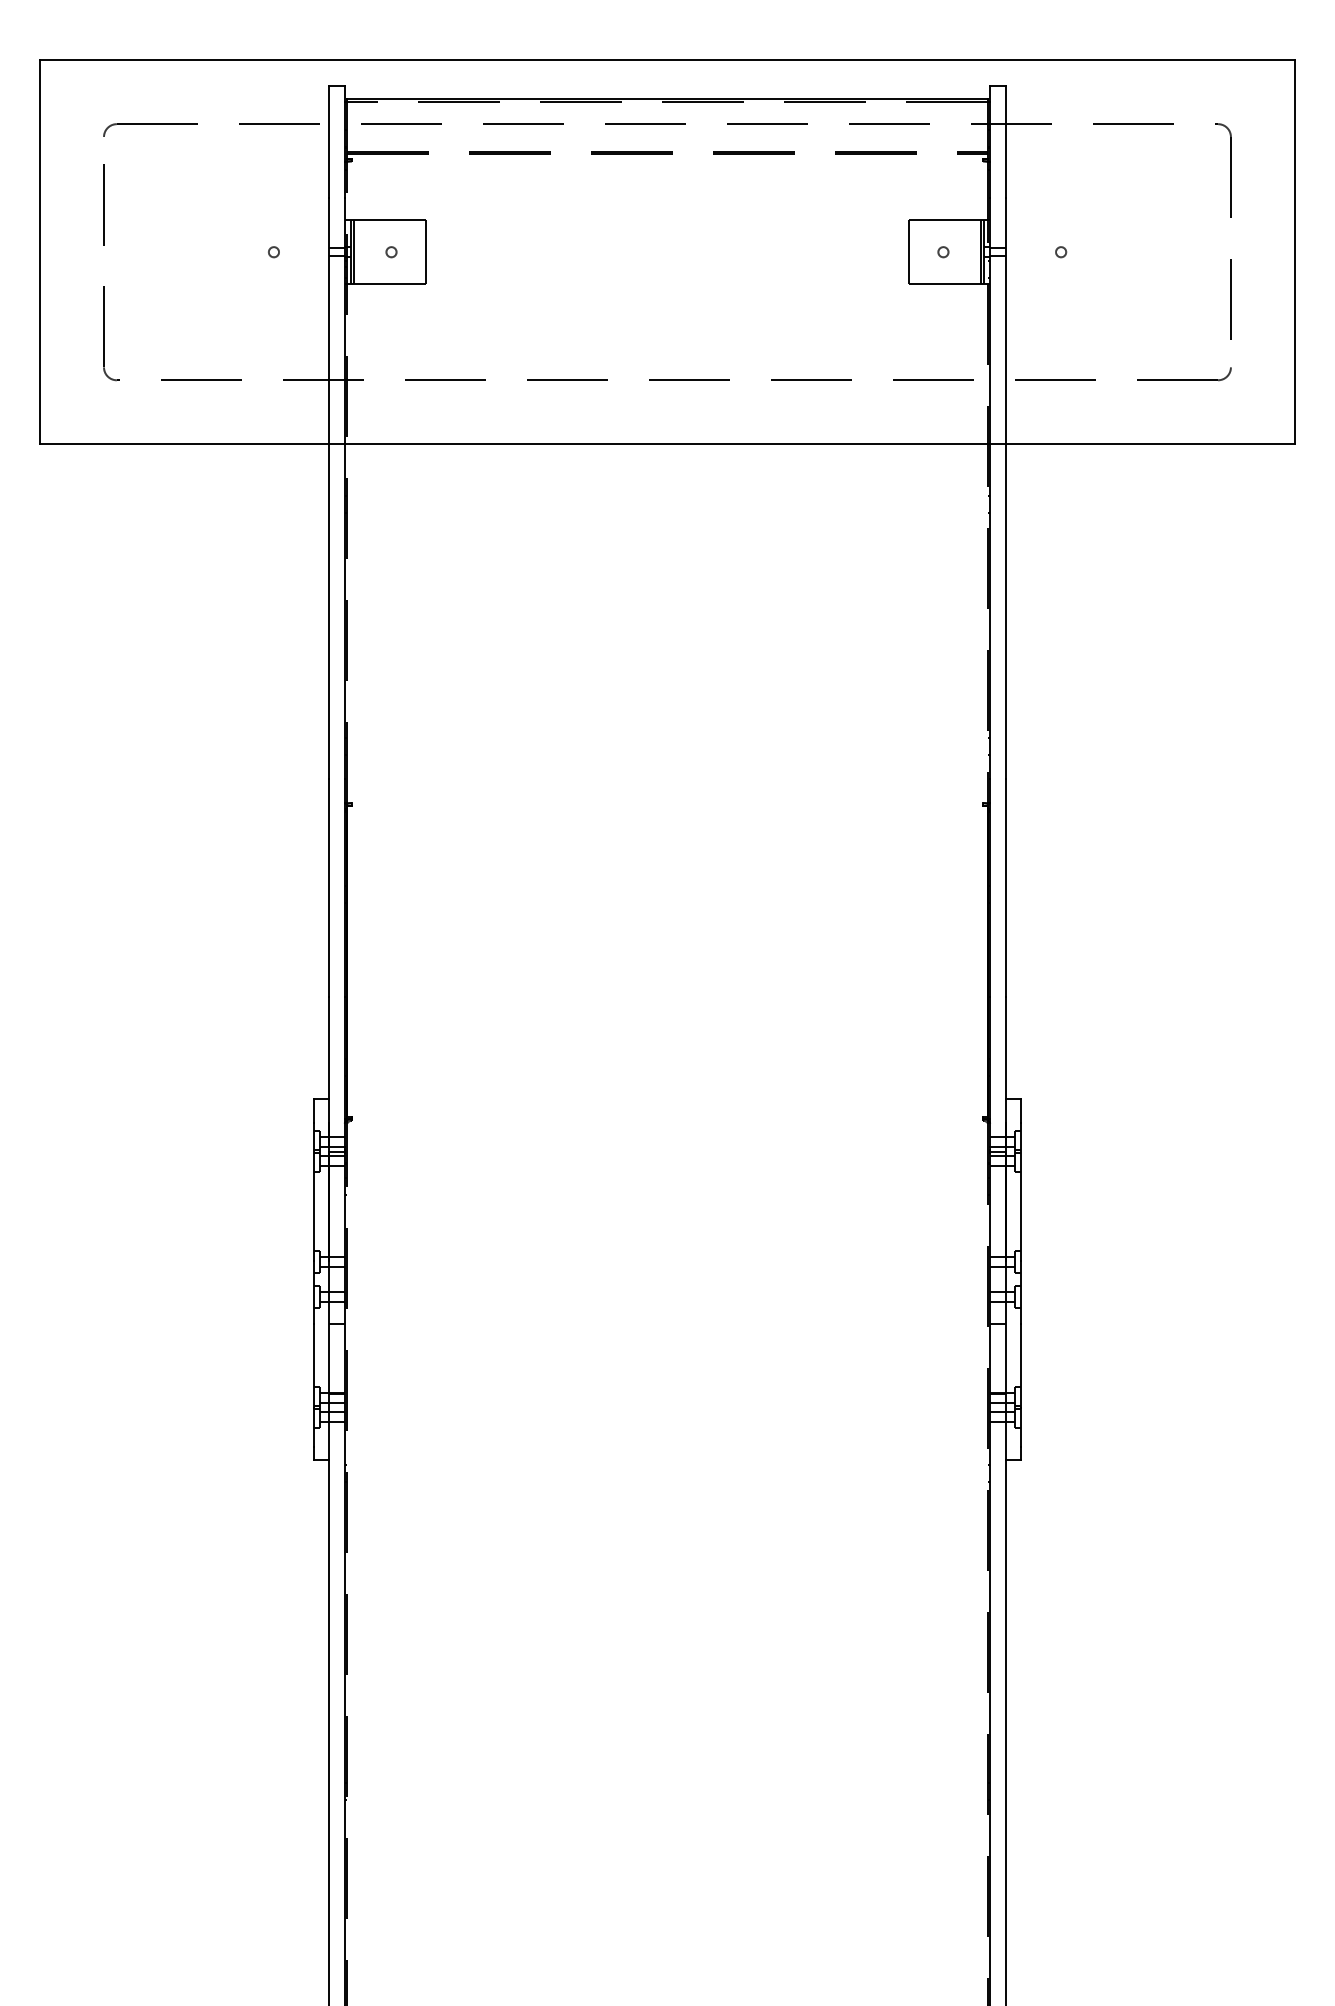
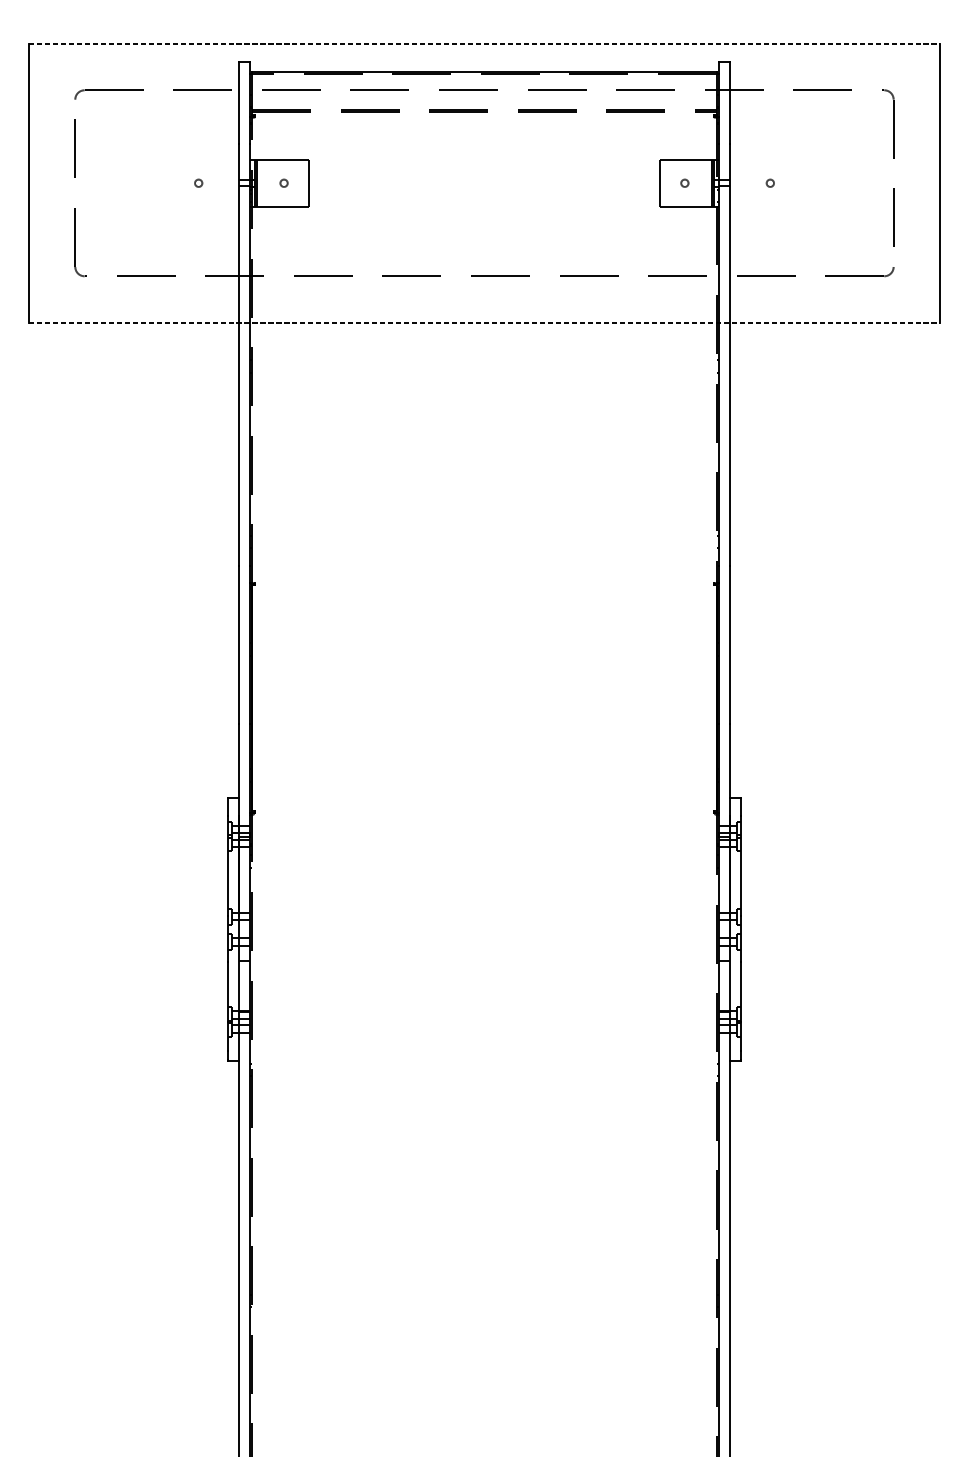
line: (667, 60) -> (484, 44), solid -> dashed
line: (667, 444) -> (484, 322), solid -> dashed

